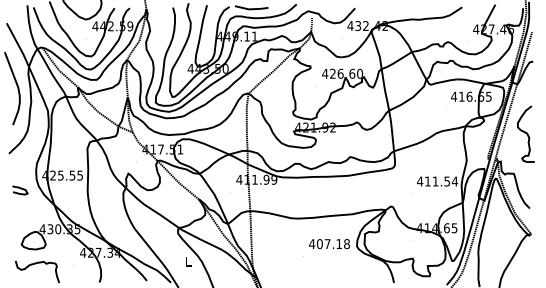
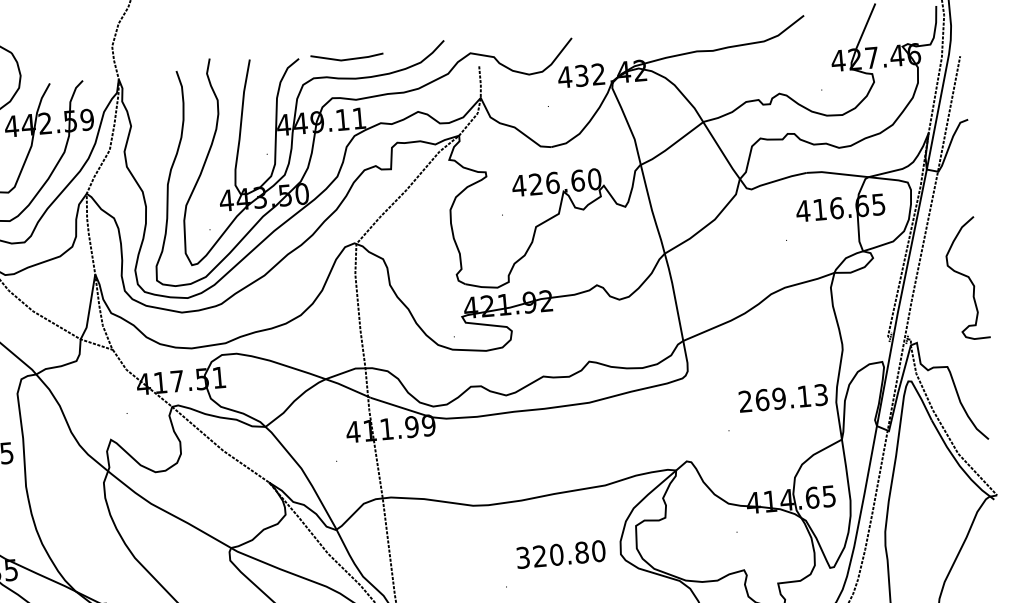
text: (437, 181) -> (783, 398), 411.54 -> 269.13
text: (329, 244) -> (560, 555), 407.18 -> 320.80

